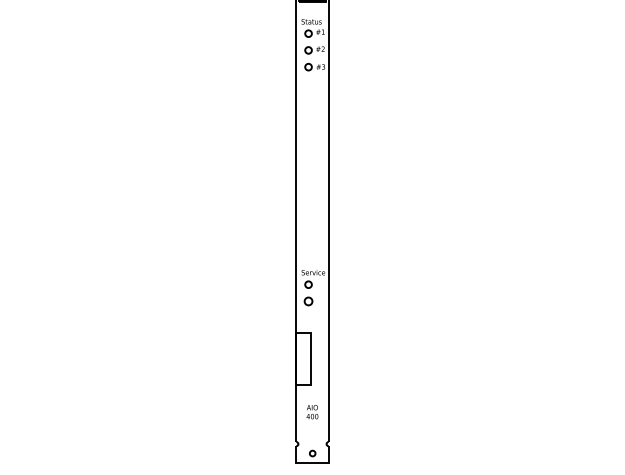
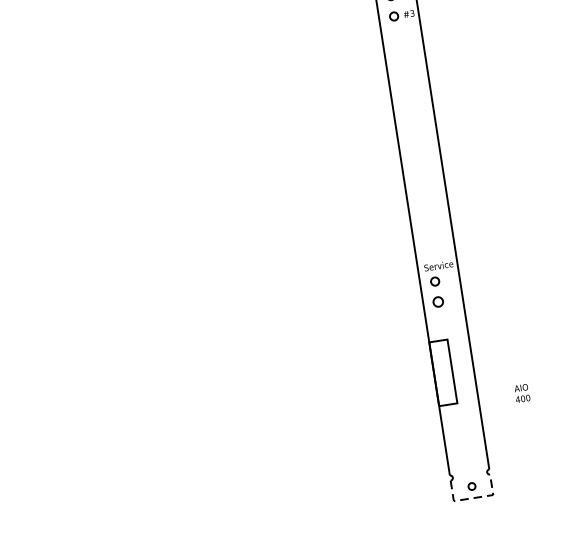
text: (312, 412) -> (522, 393), moved
line: (312, 463) -> (473, 498), solid -> dashed

